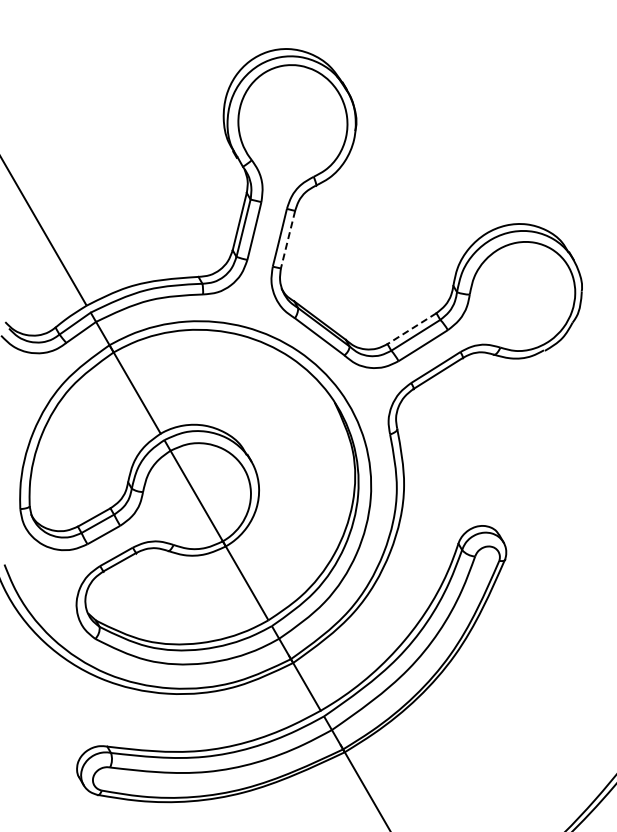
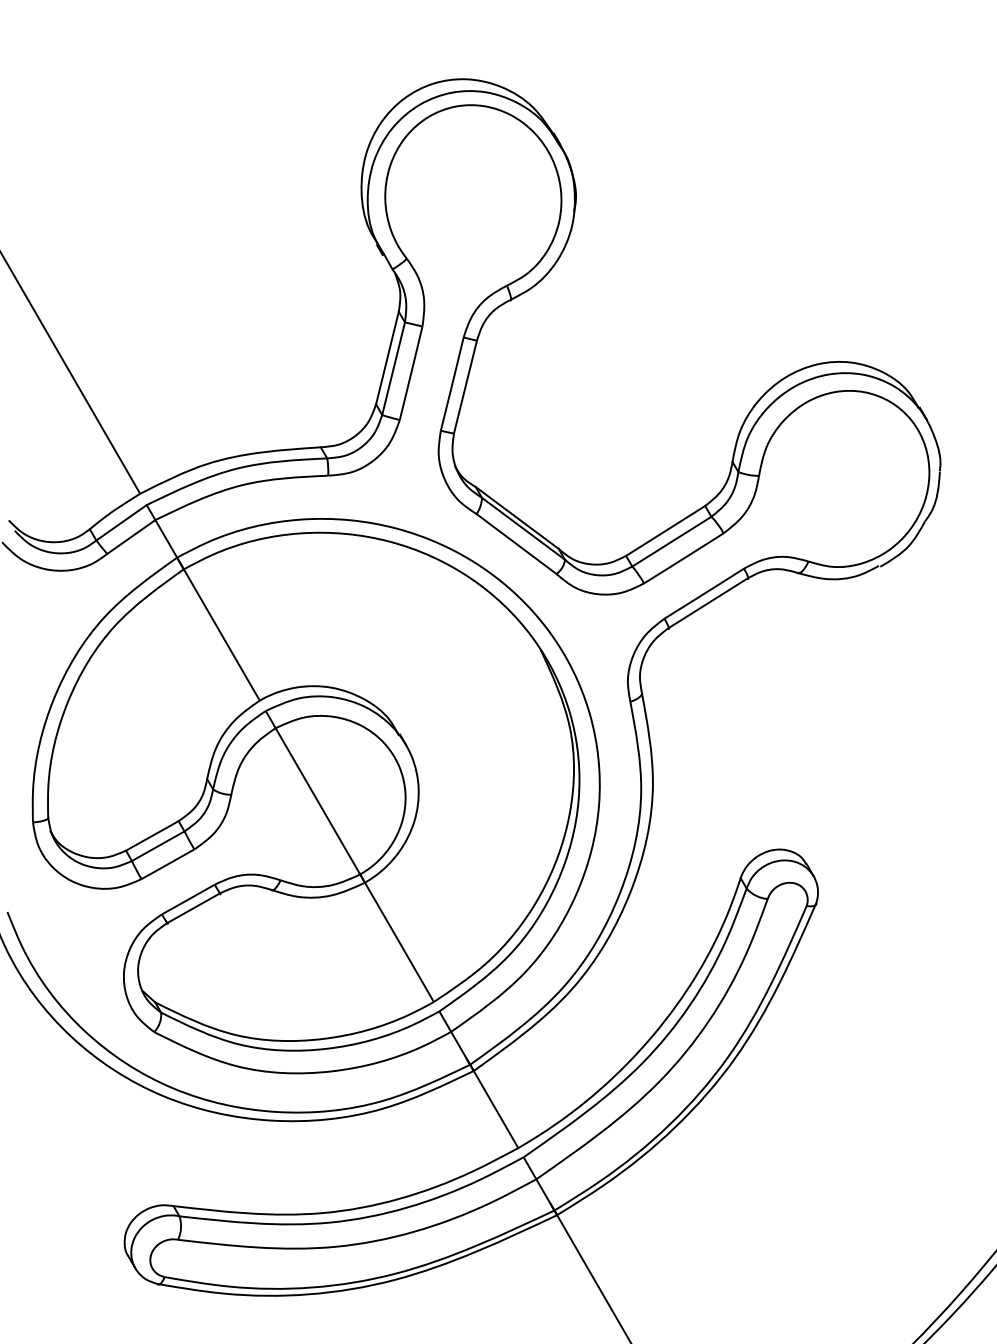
line: (287, 239) -> (464, 386), dashed -> solid
line: (411, 328) -> (664, 530), dashed -> solid

